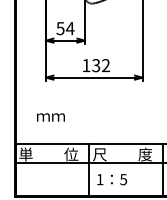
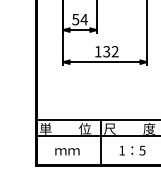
text: (51, 117) -> (67, 151), moved
text: (112, 179) -> (132, 150), moved

